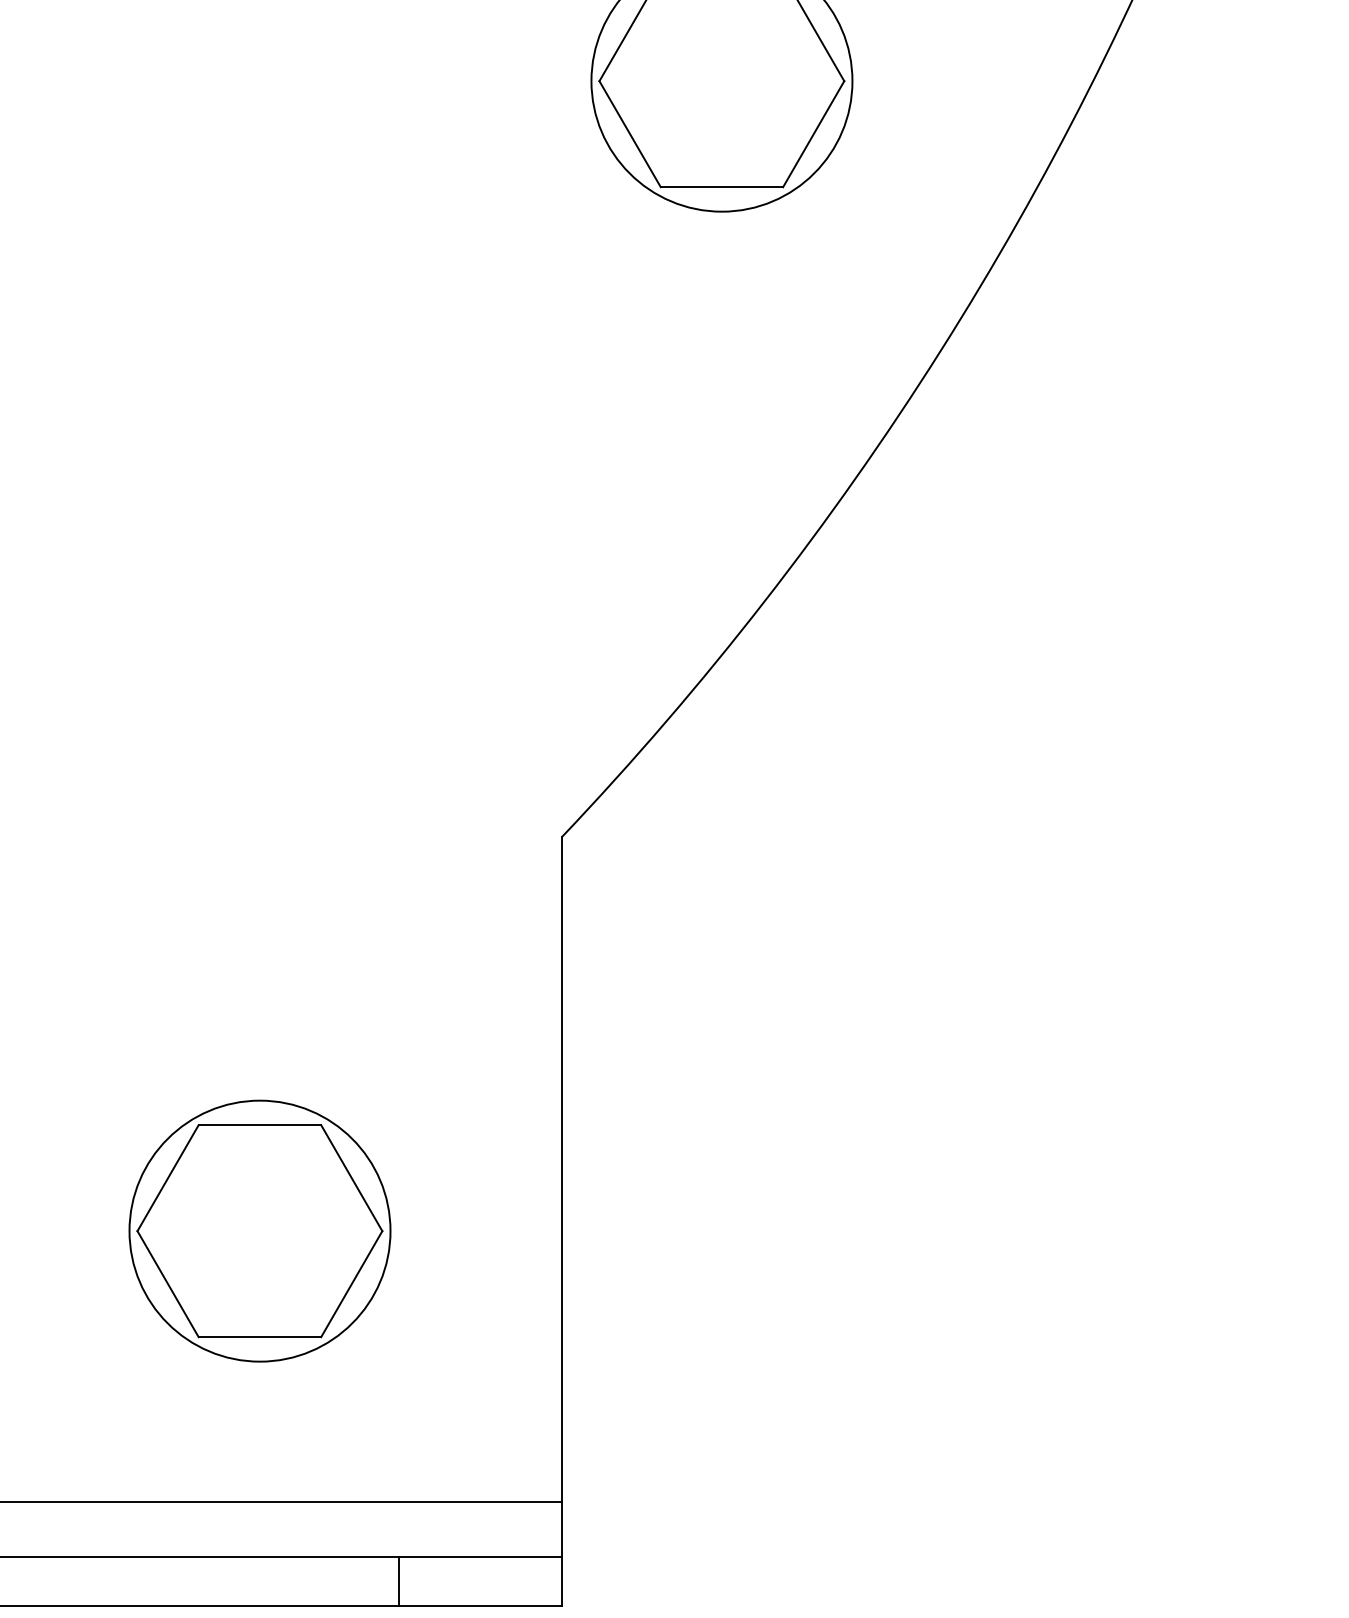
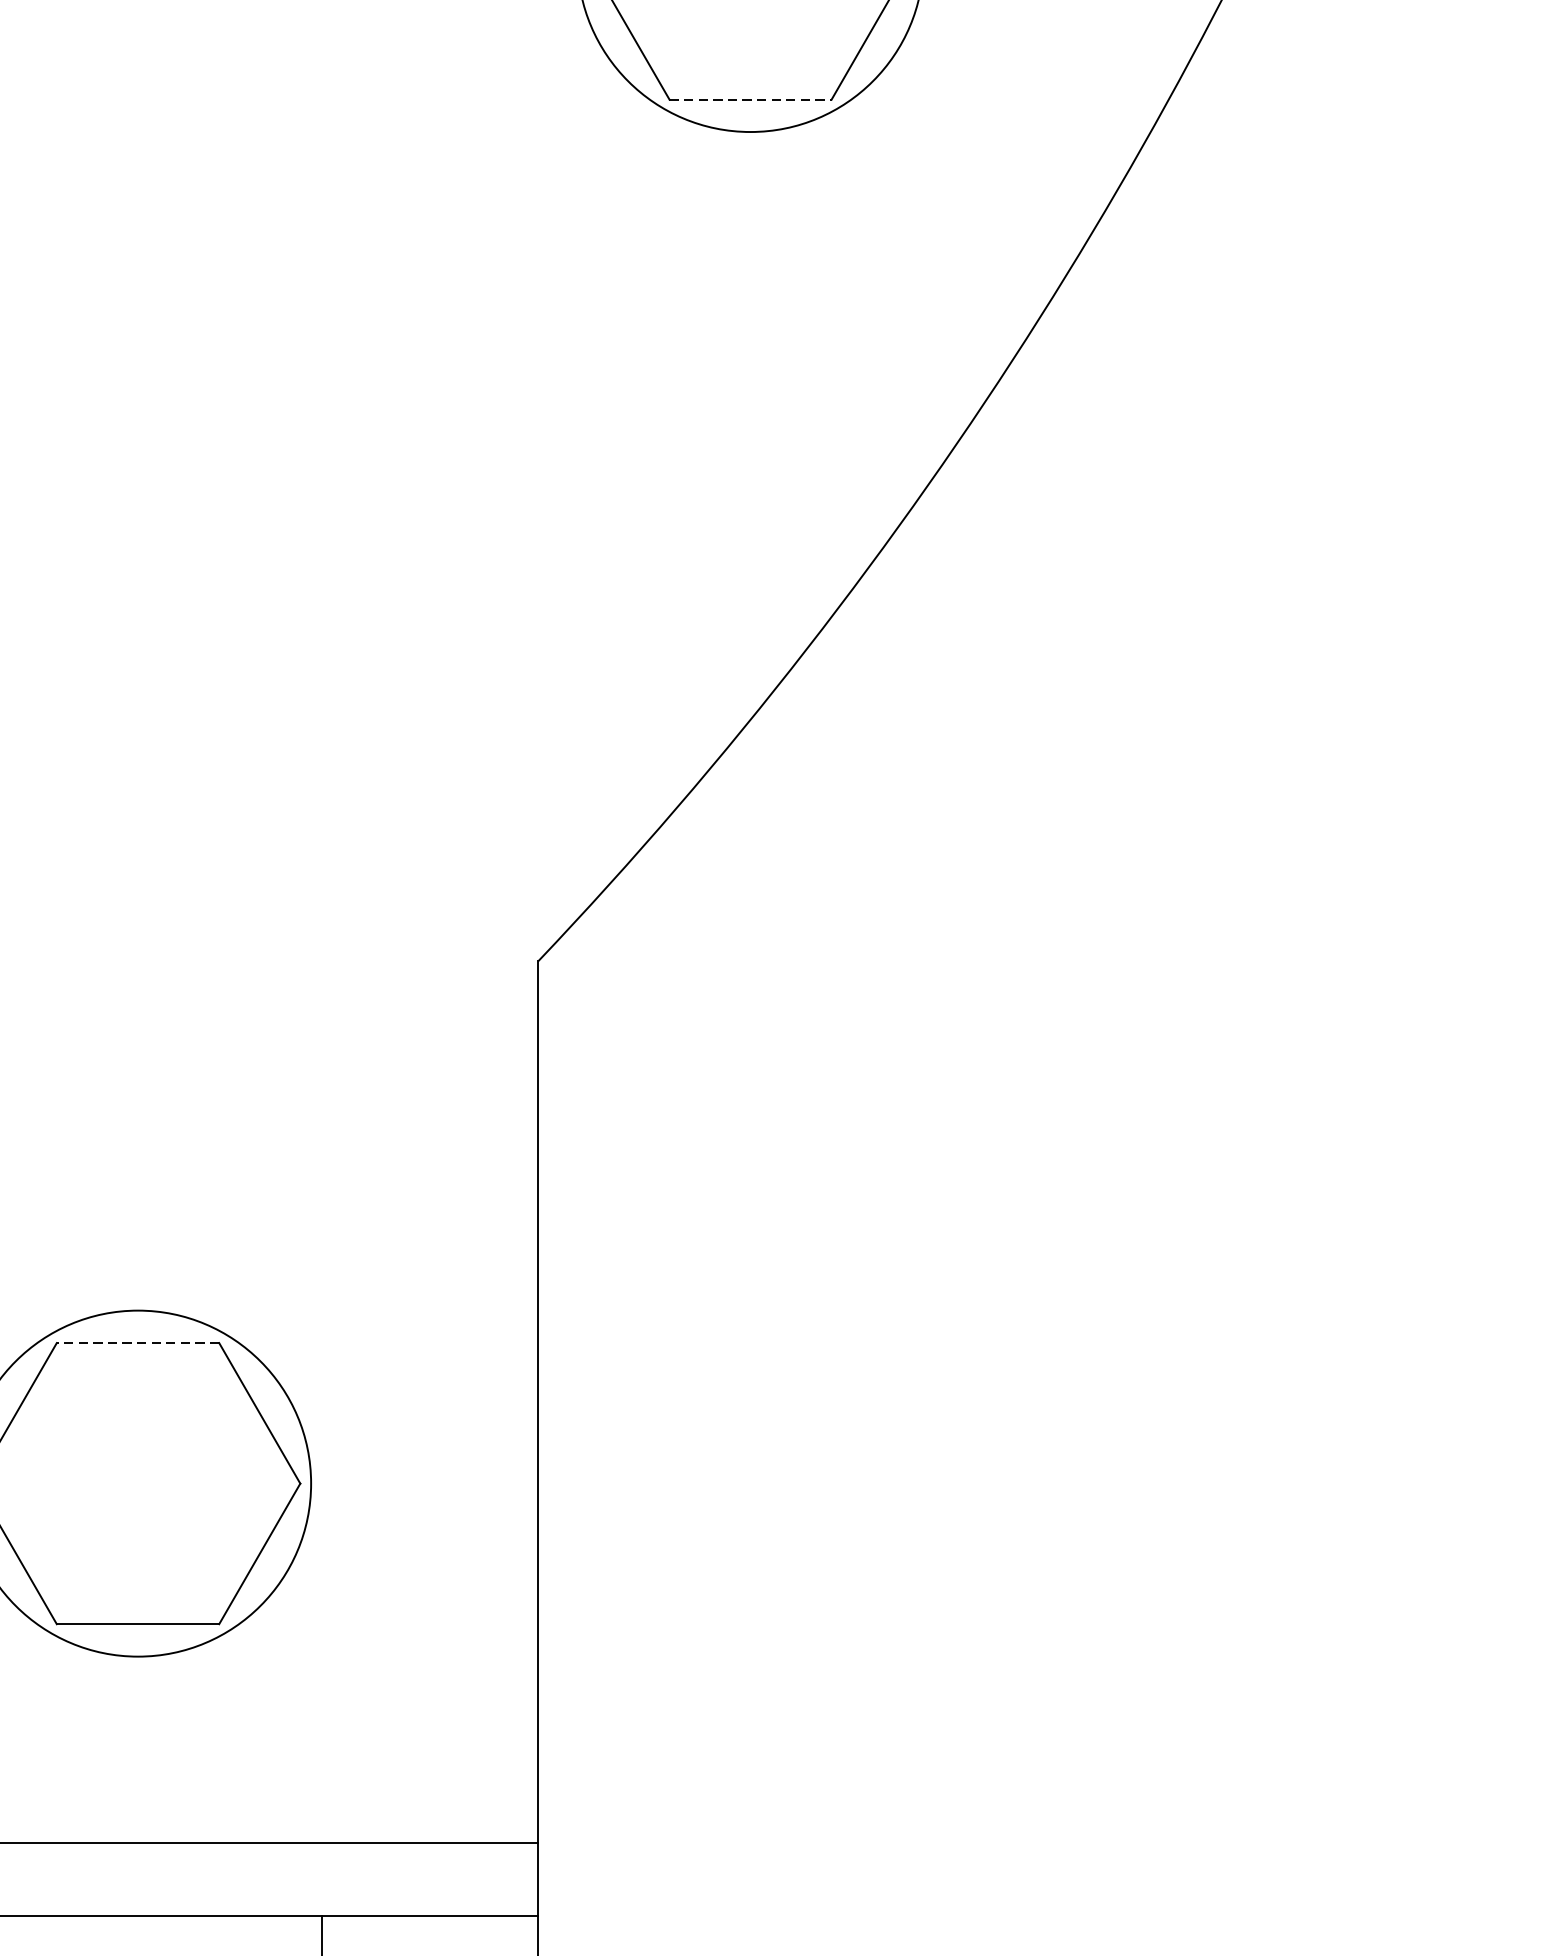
line: (722, 187) -> (751, 99), solid -> dashed
line: (259, 1125) -> (137, 1343), solid -> dashed

